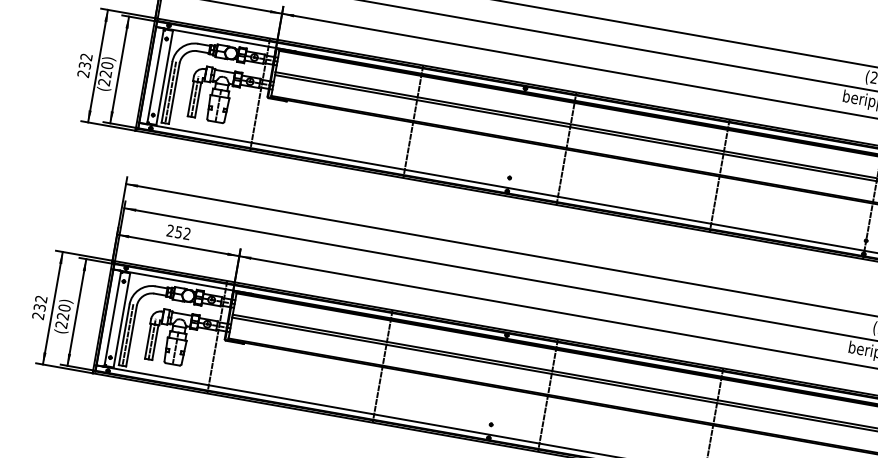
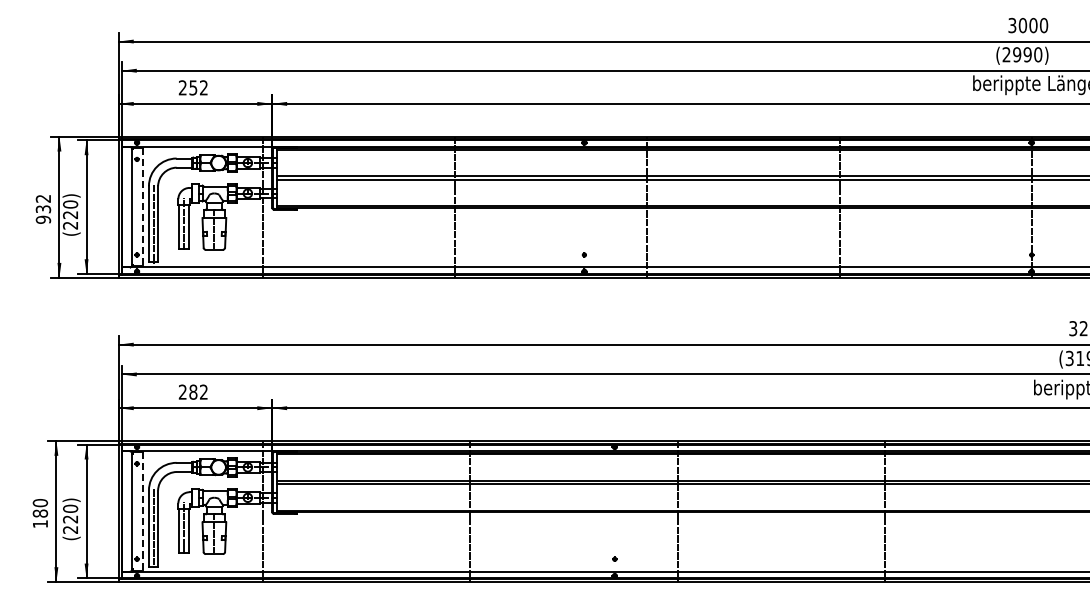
text: (83, 73) -> (43, 219), 232 -> 932
line: (165, 78) -> (143, 207), solid -> dashed
text: (178, 231) -> (193, 391), 252 -> 282
text: (39, 307) -> (40, 513), 232 -> 180
line: (122, 321) -> (143, 512), solid -> dashed

